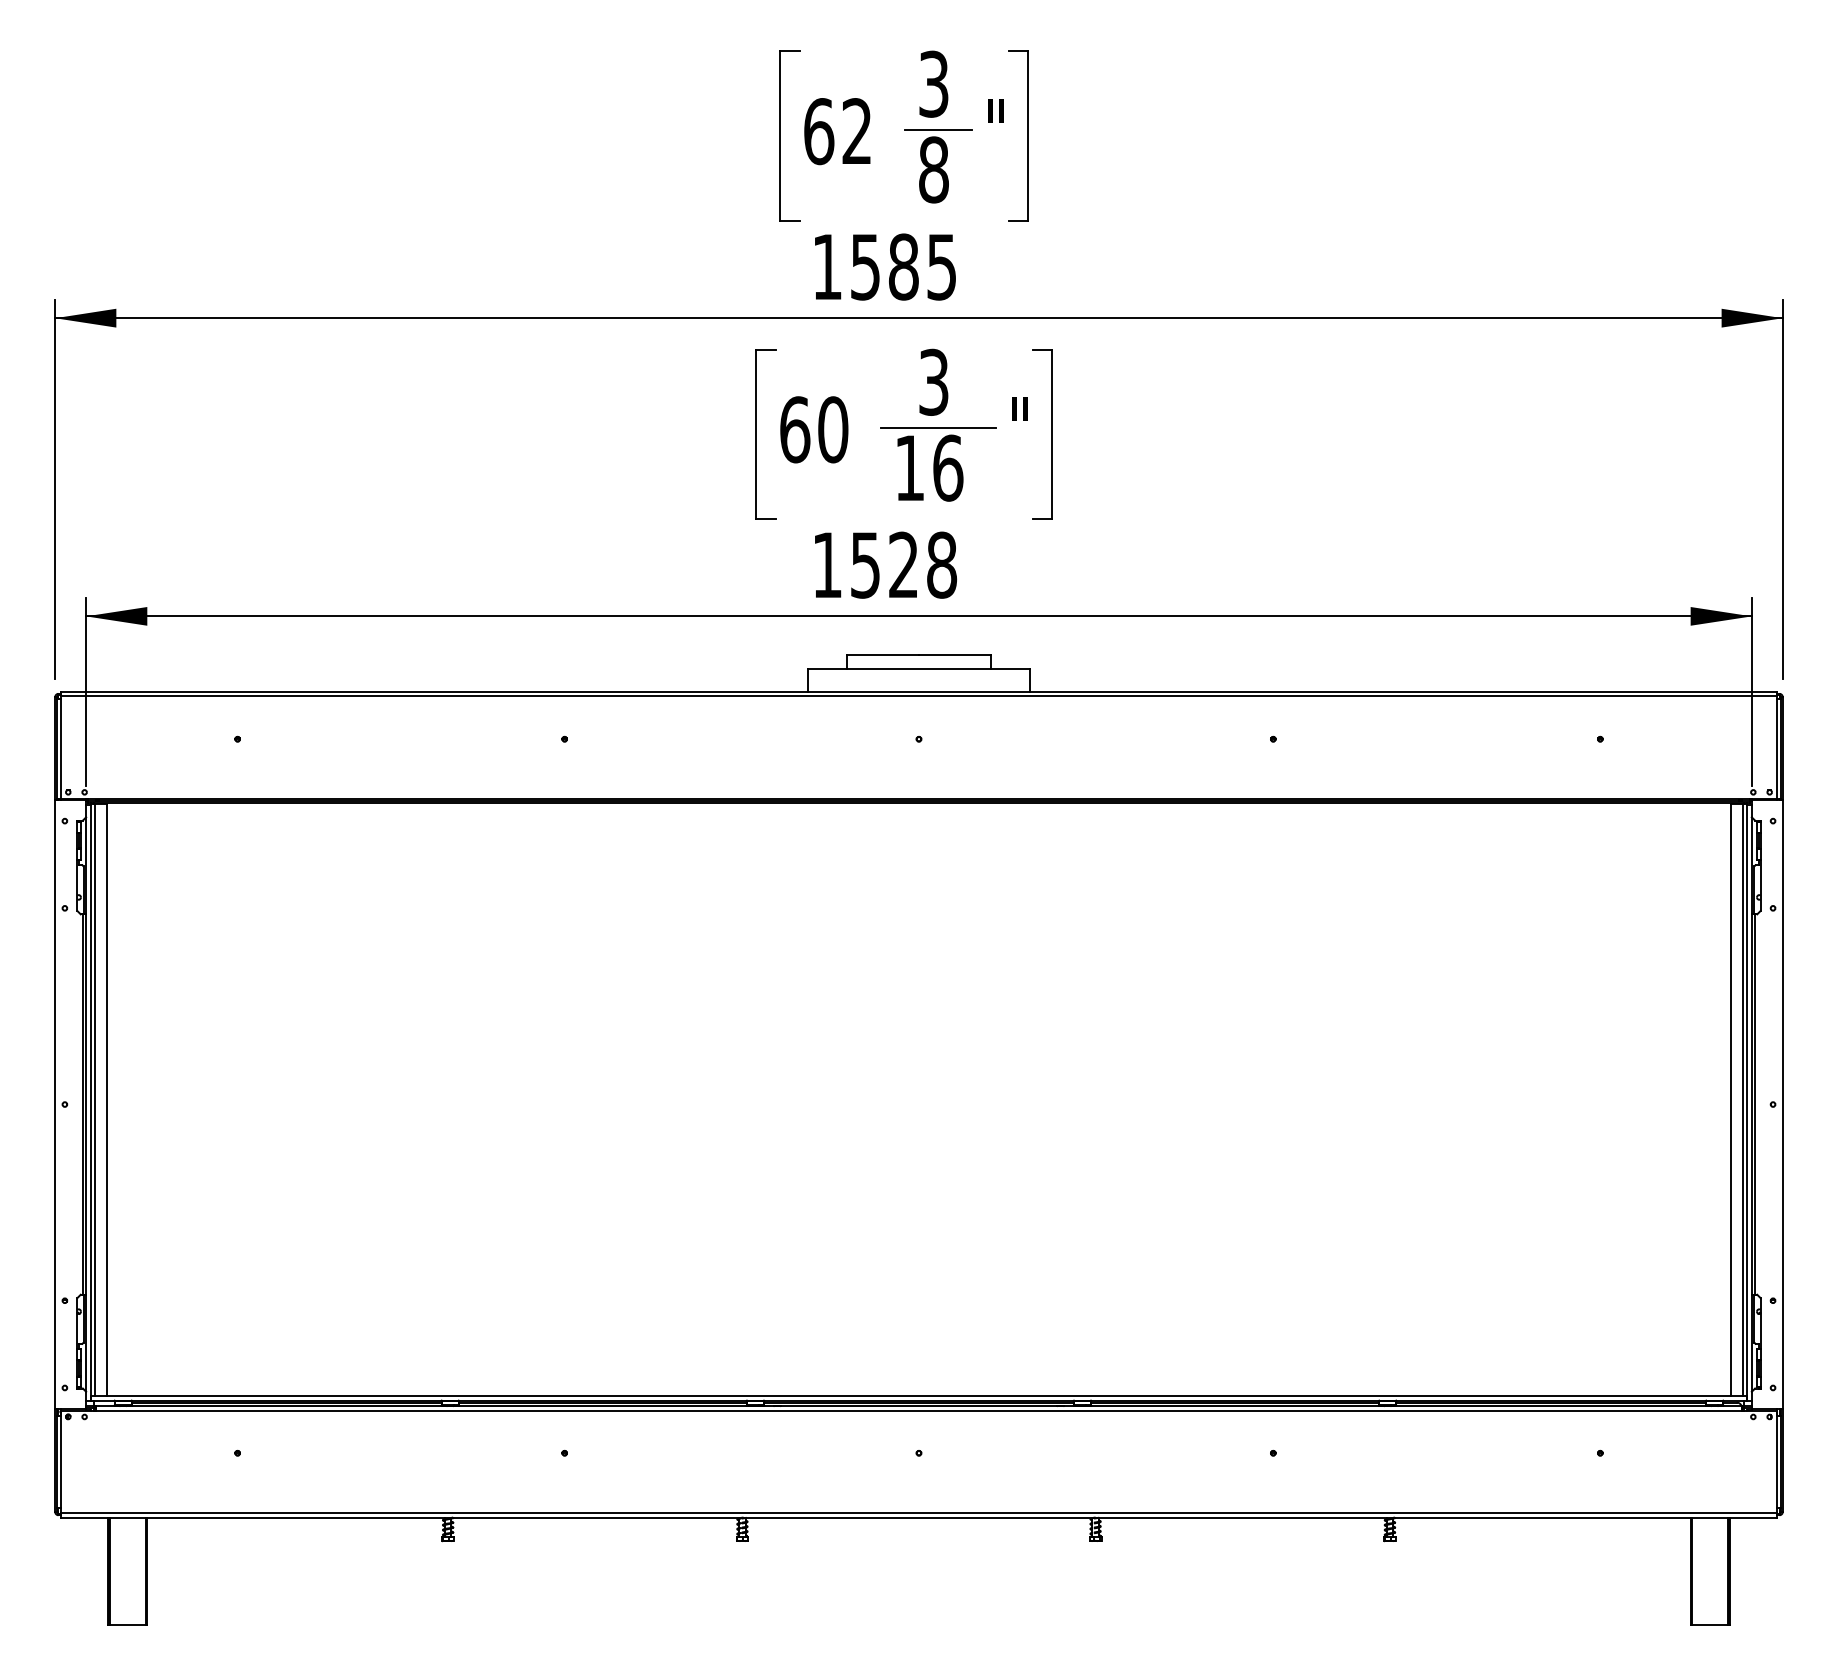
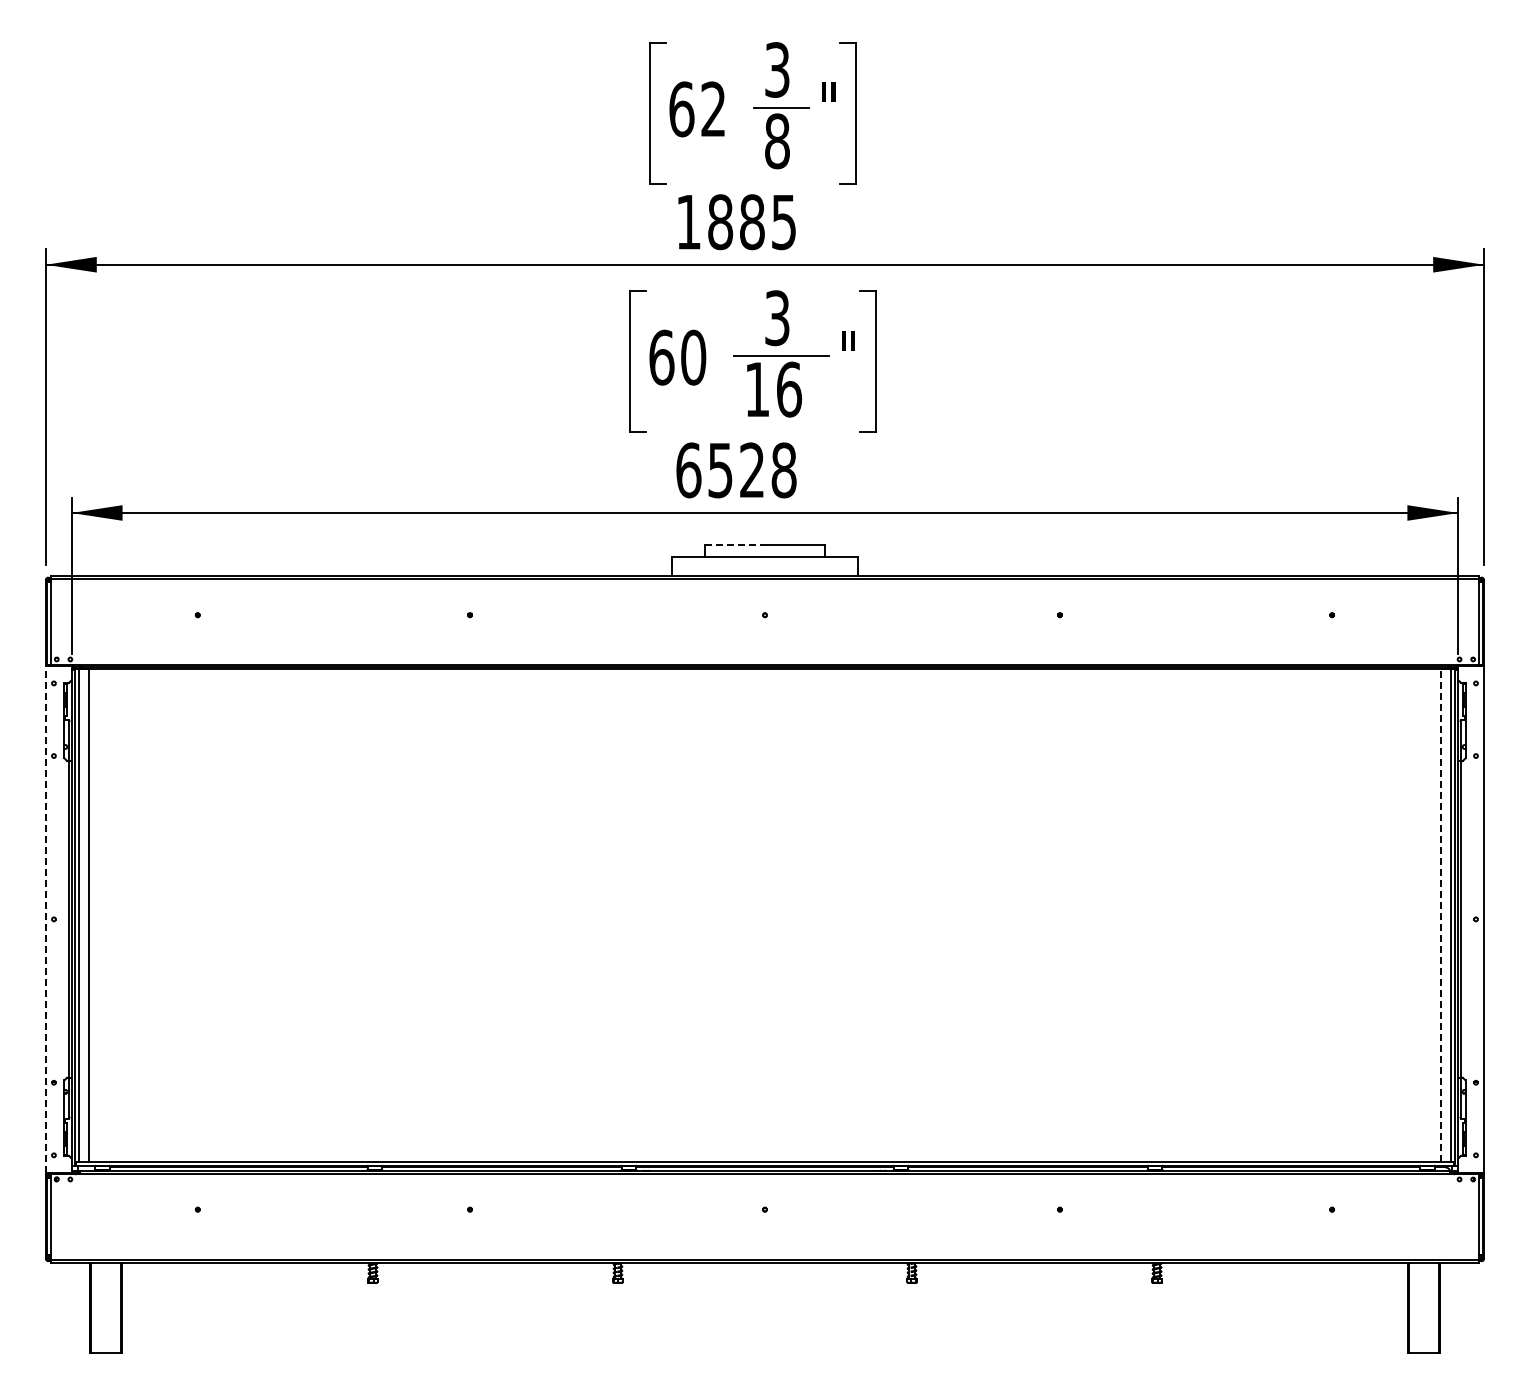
text: (865, 267) -> (720, 222), 1585 -> 1885
text: (827, 565) -> (688, 470), 1528 -> 6528
line: (883, 654) -> (735, 544), solid -> dashed
line: (1731, 1099) -> (1441, 915), solid -> dashed
line: (54, 1104) -> (45, 919), solid -> dashed

